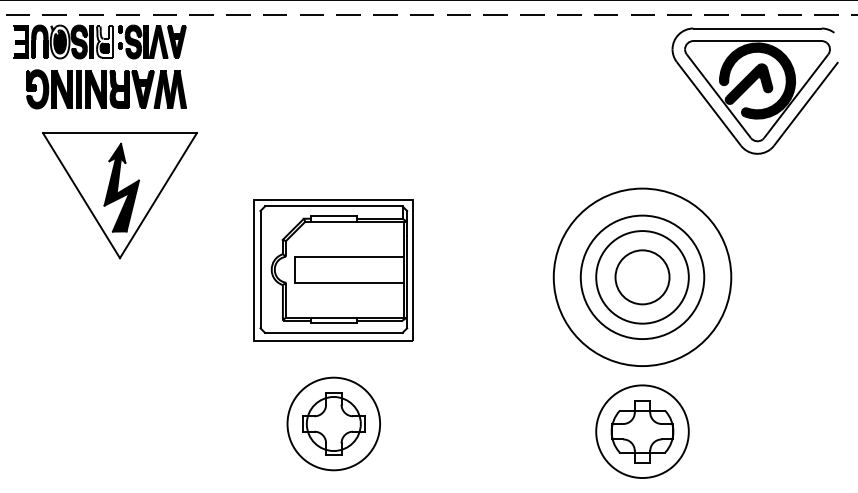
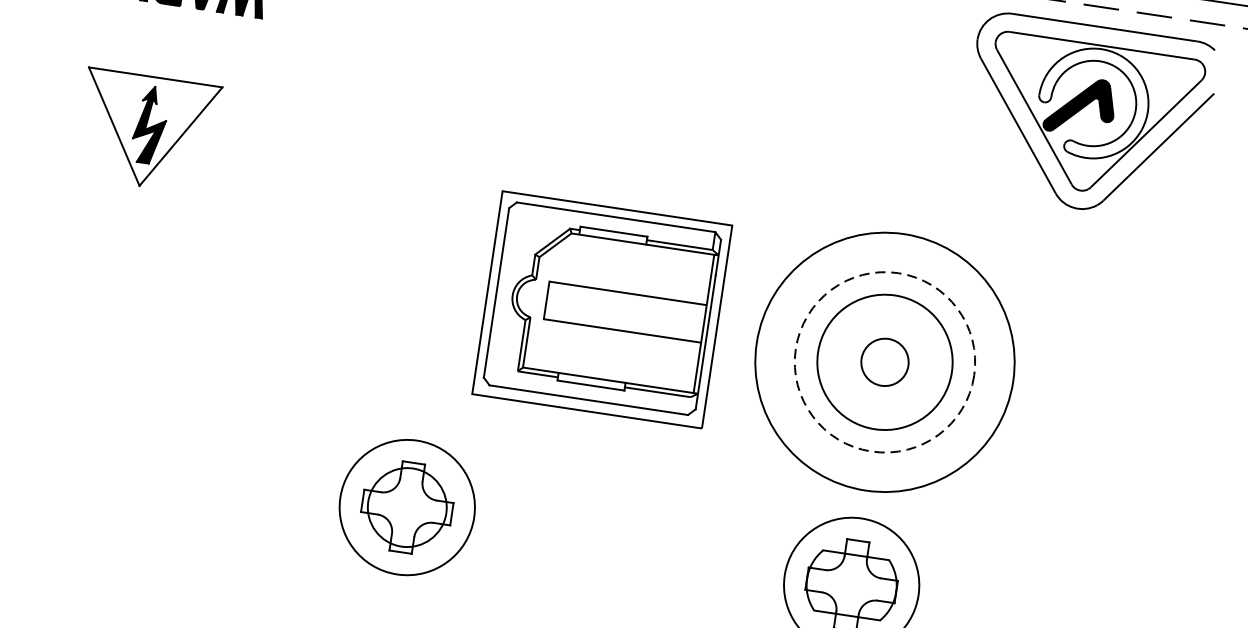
fill: (757, 80) -> (1093, 102), removed
part: (119, 195) -> (146, 131), size x0.6
part: (333, 270) -> (601, 309), moved
circle: (642, 277) -> (884, 362), size x0.6
circle: (642, 277) -> (884, 362), solid -> dashed

